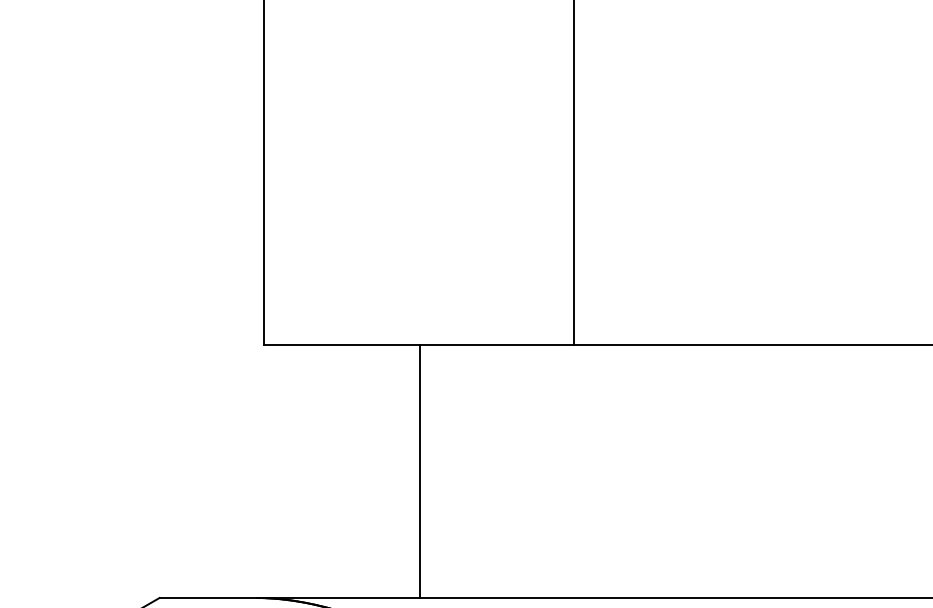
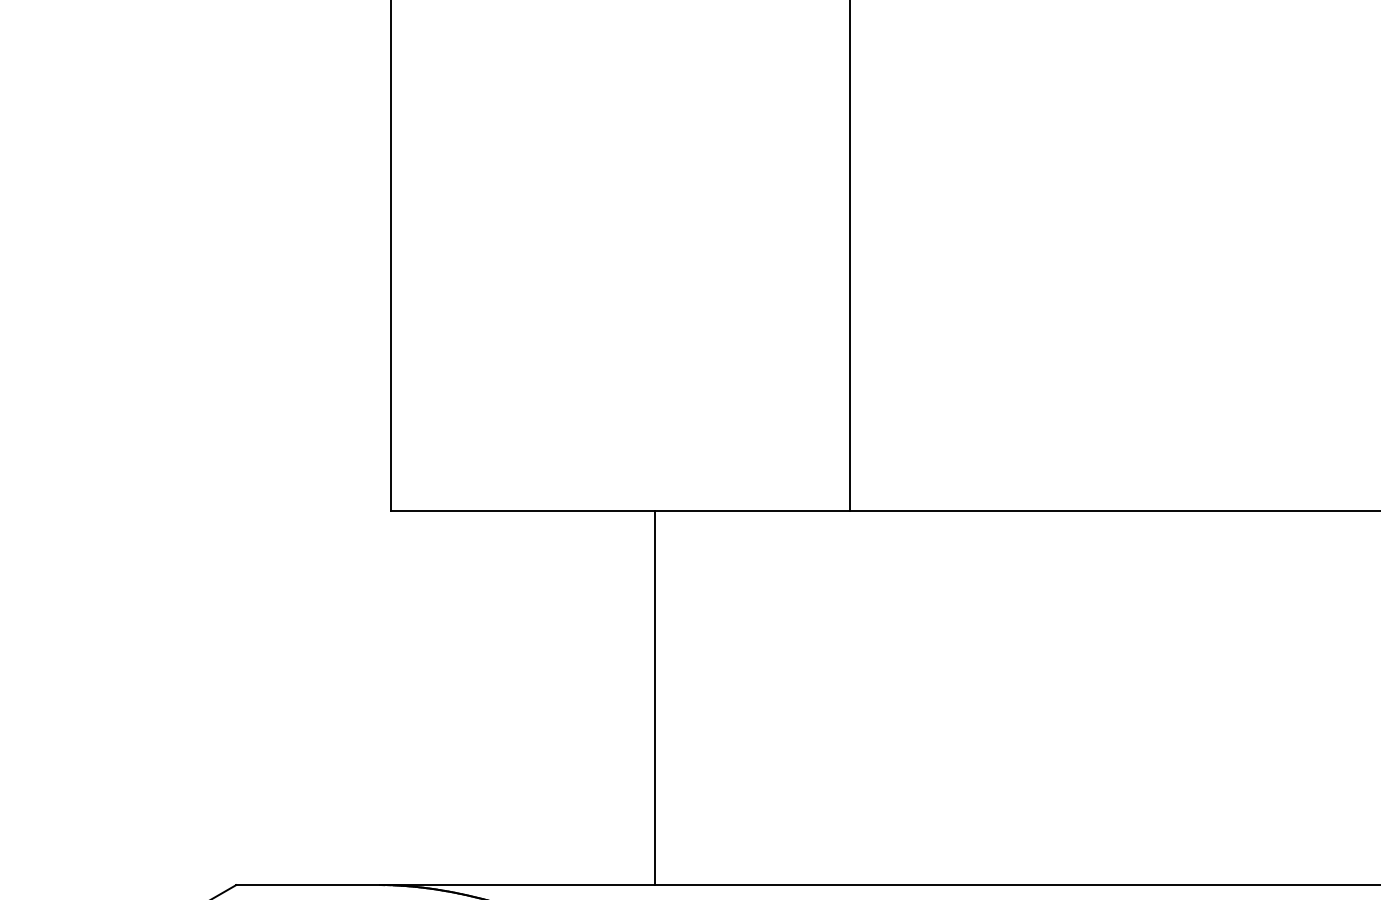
line: (420, 471) -> (654, 697), moved

